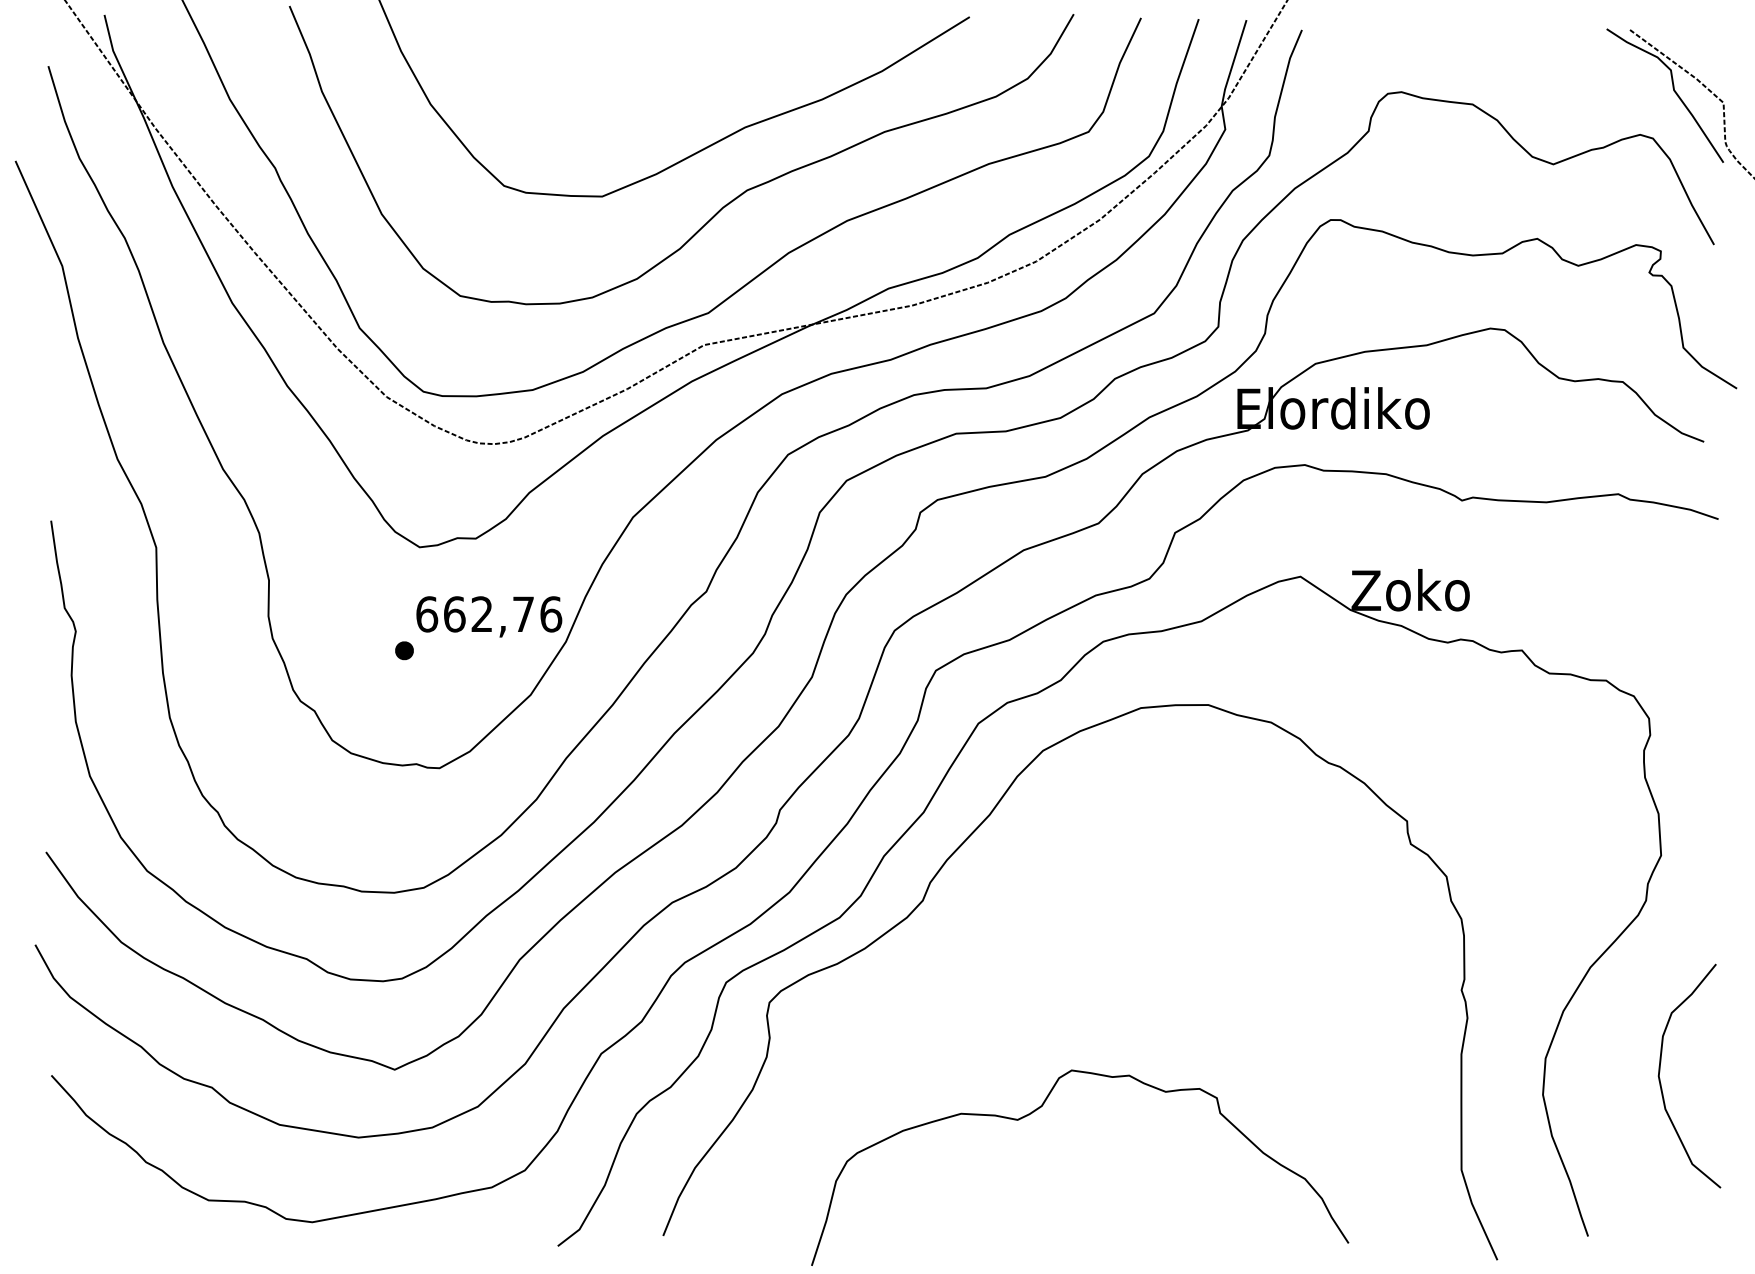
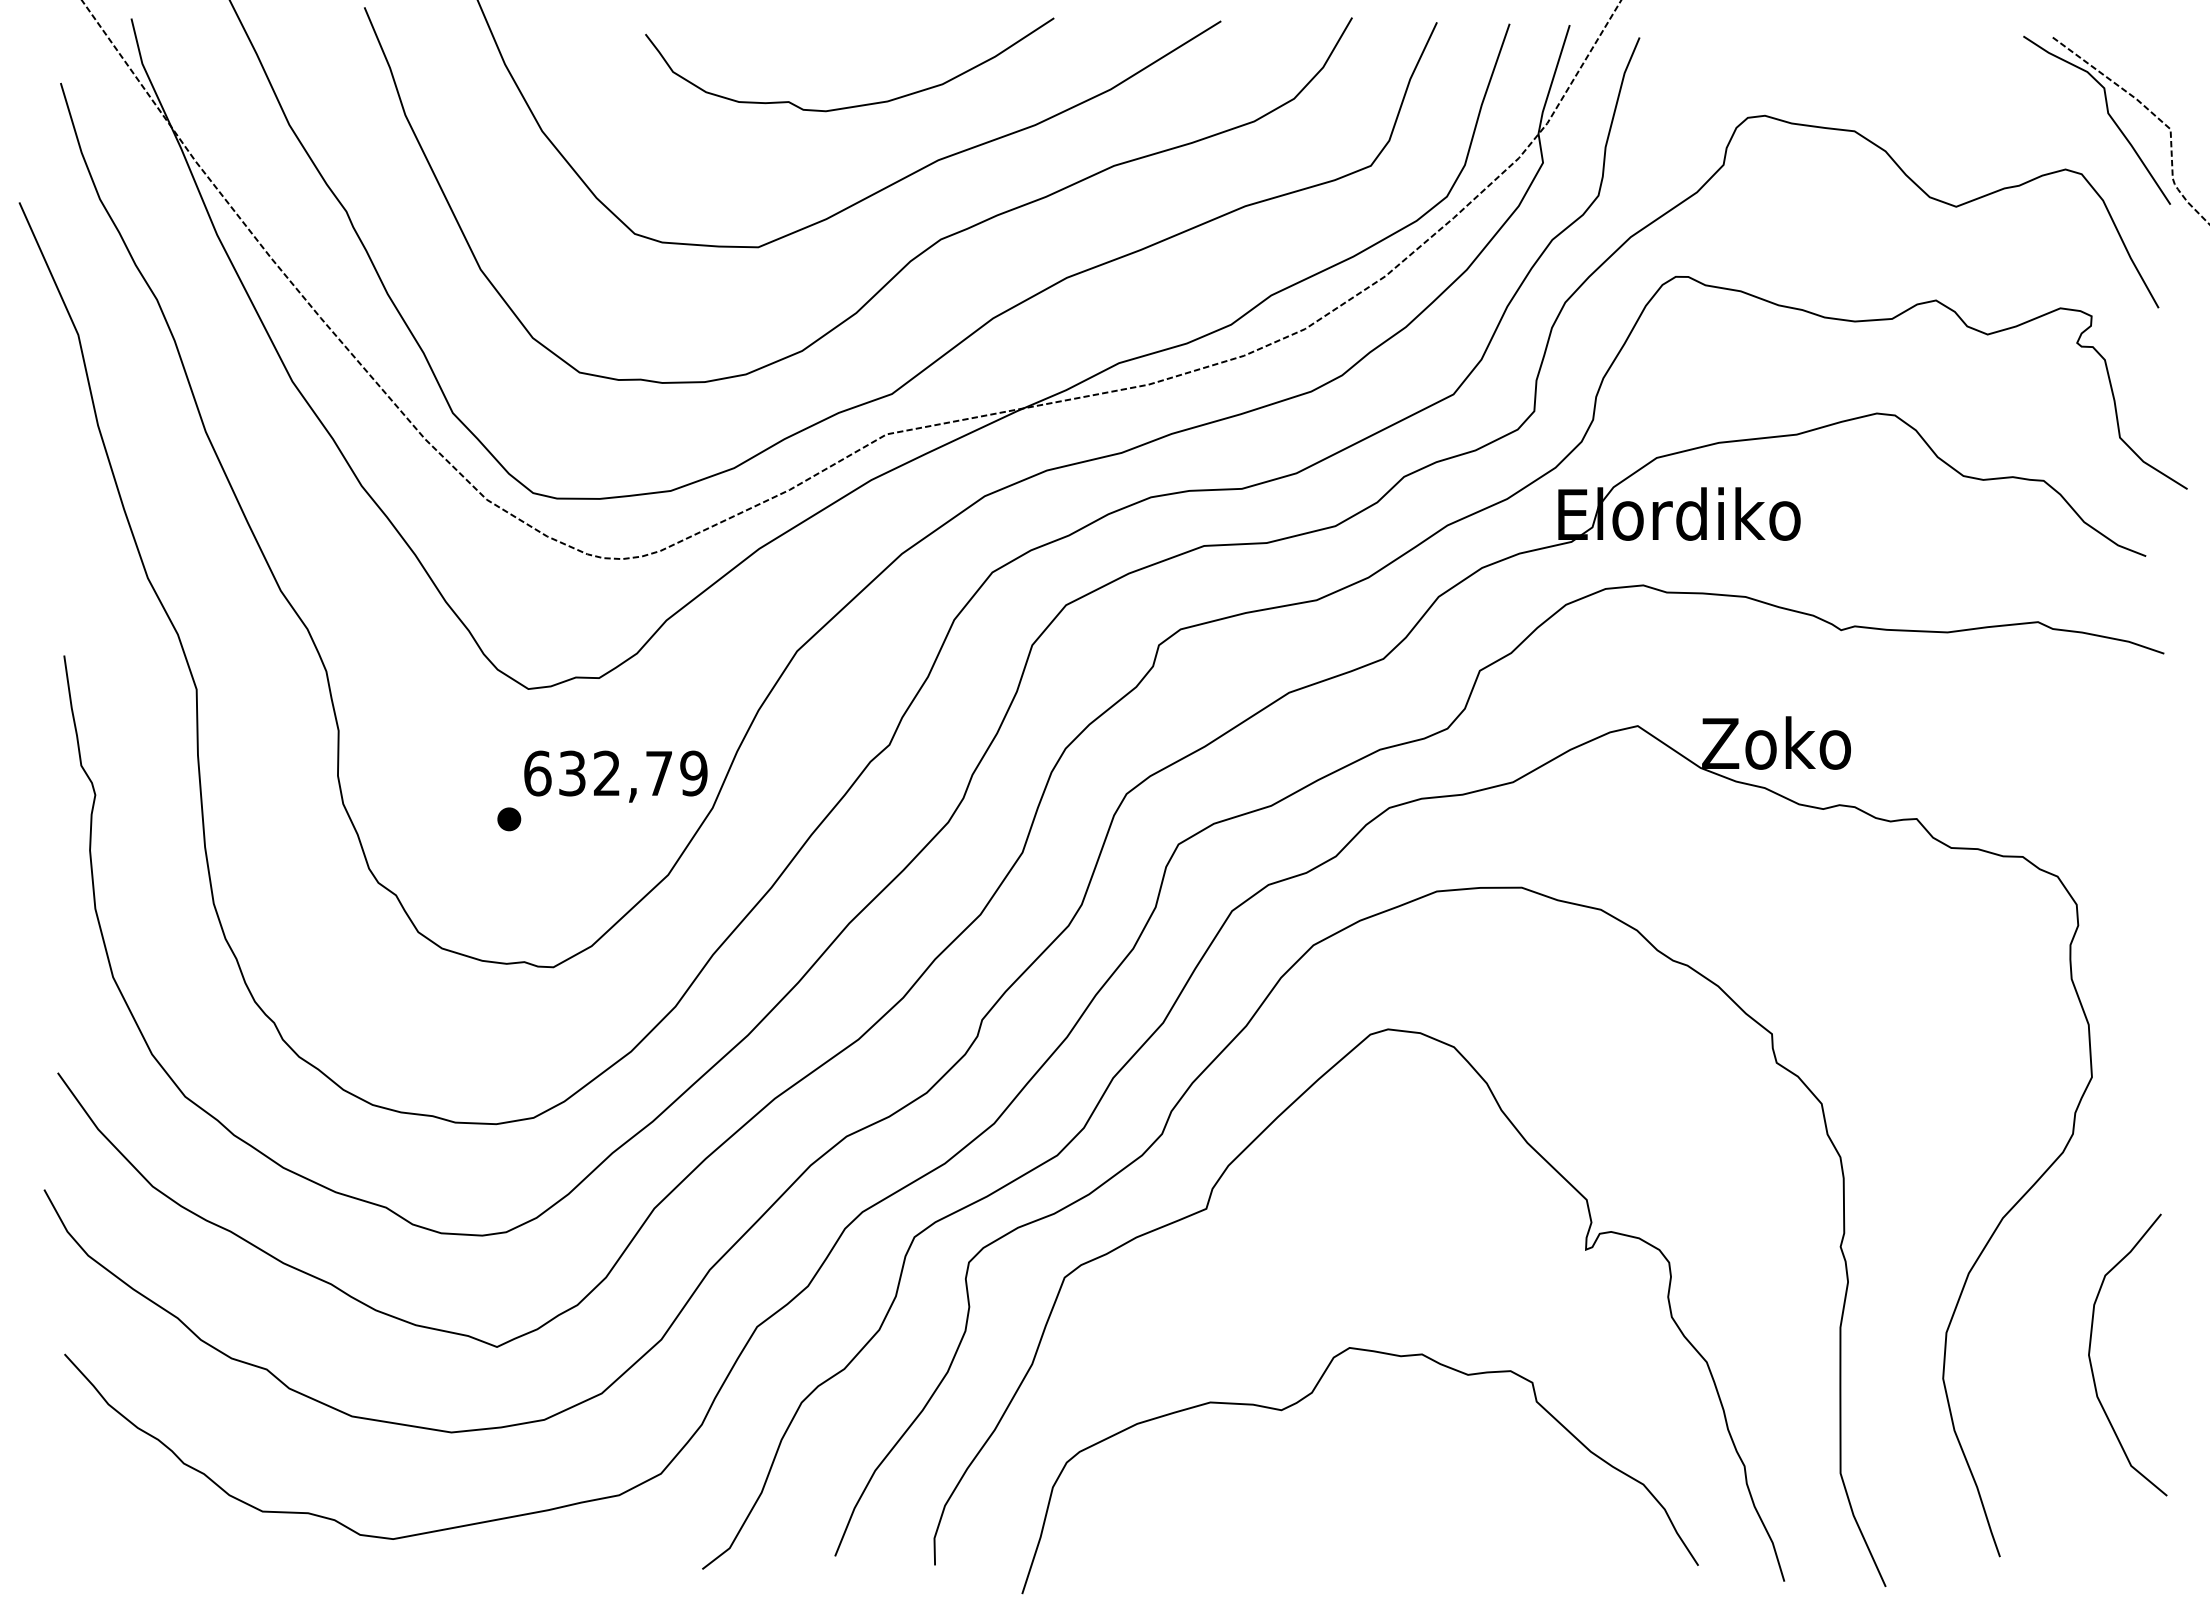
part: (678, 83) -> (854, 105), added
text: (503, 614) -> (633, 773), 662,76 -> 632,79
curve: (958, 960) -> (1207, 1209), added

